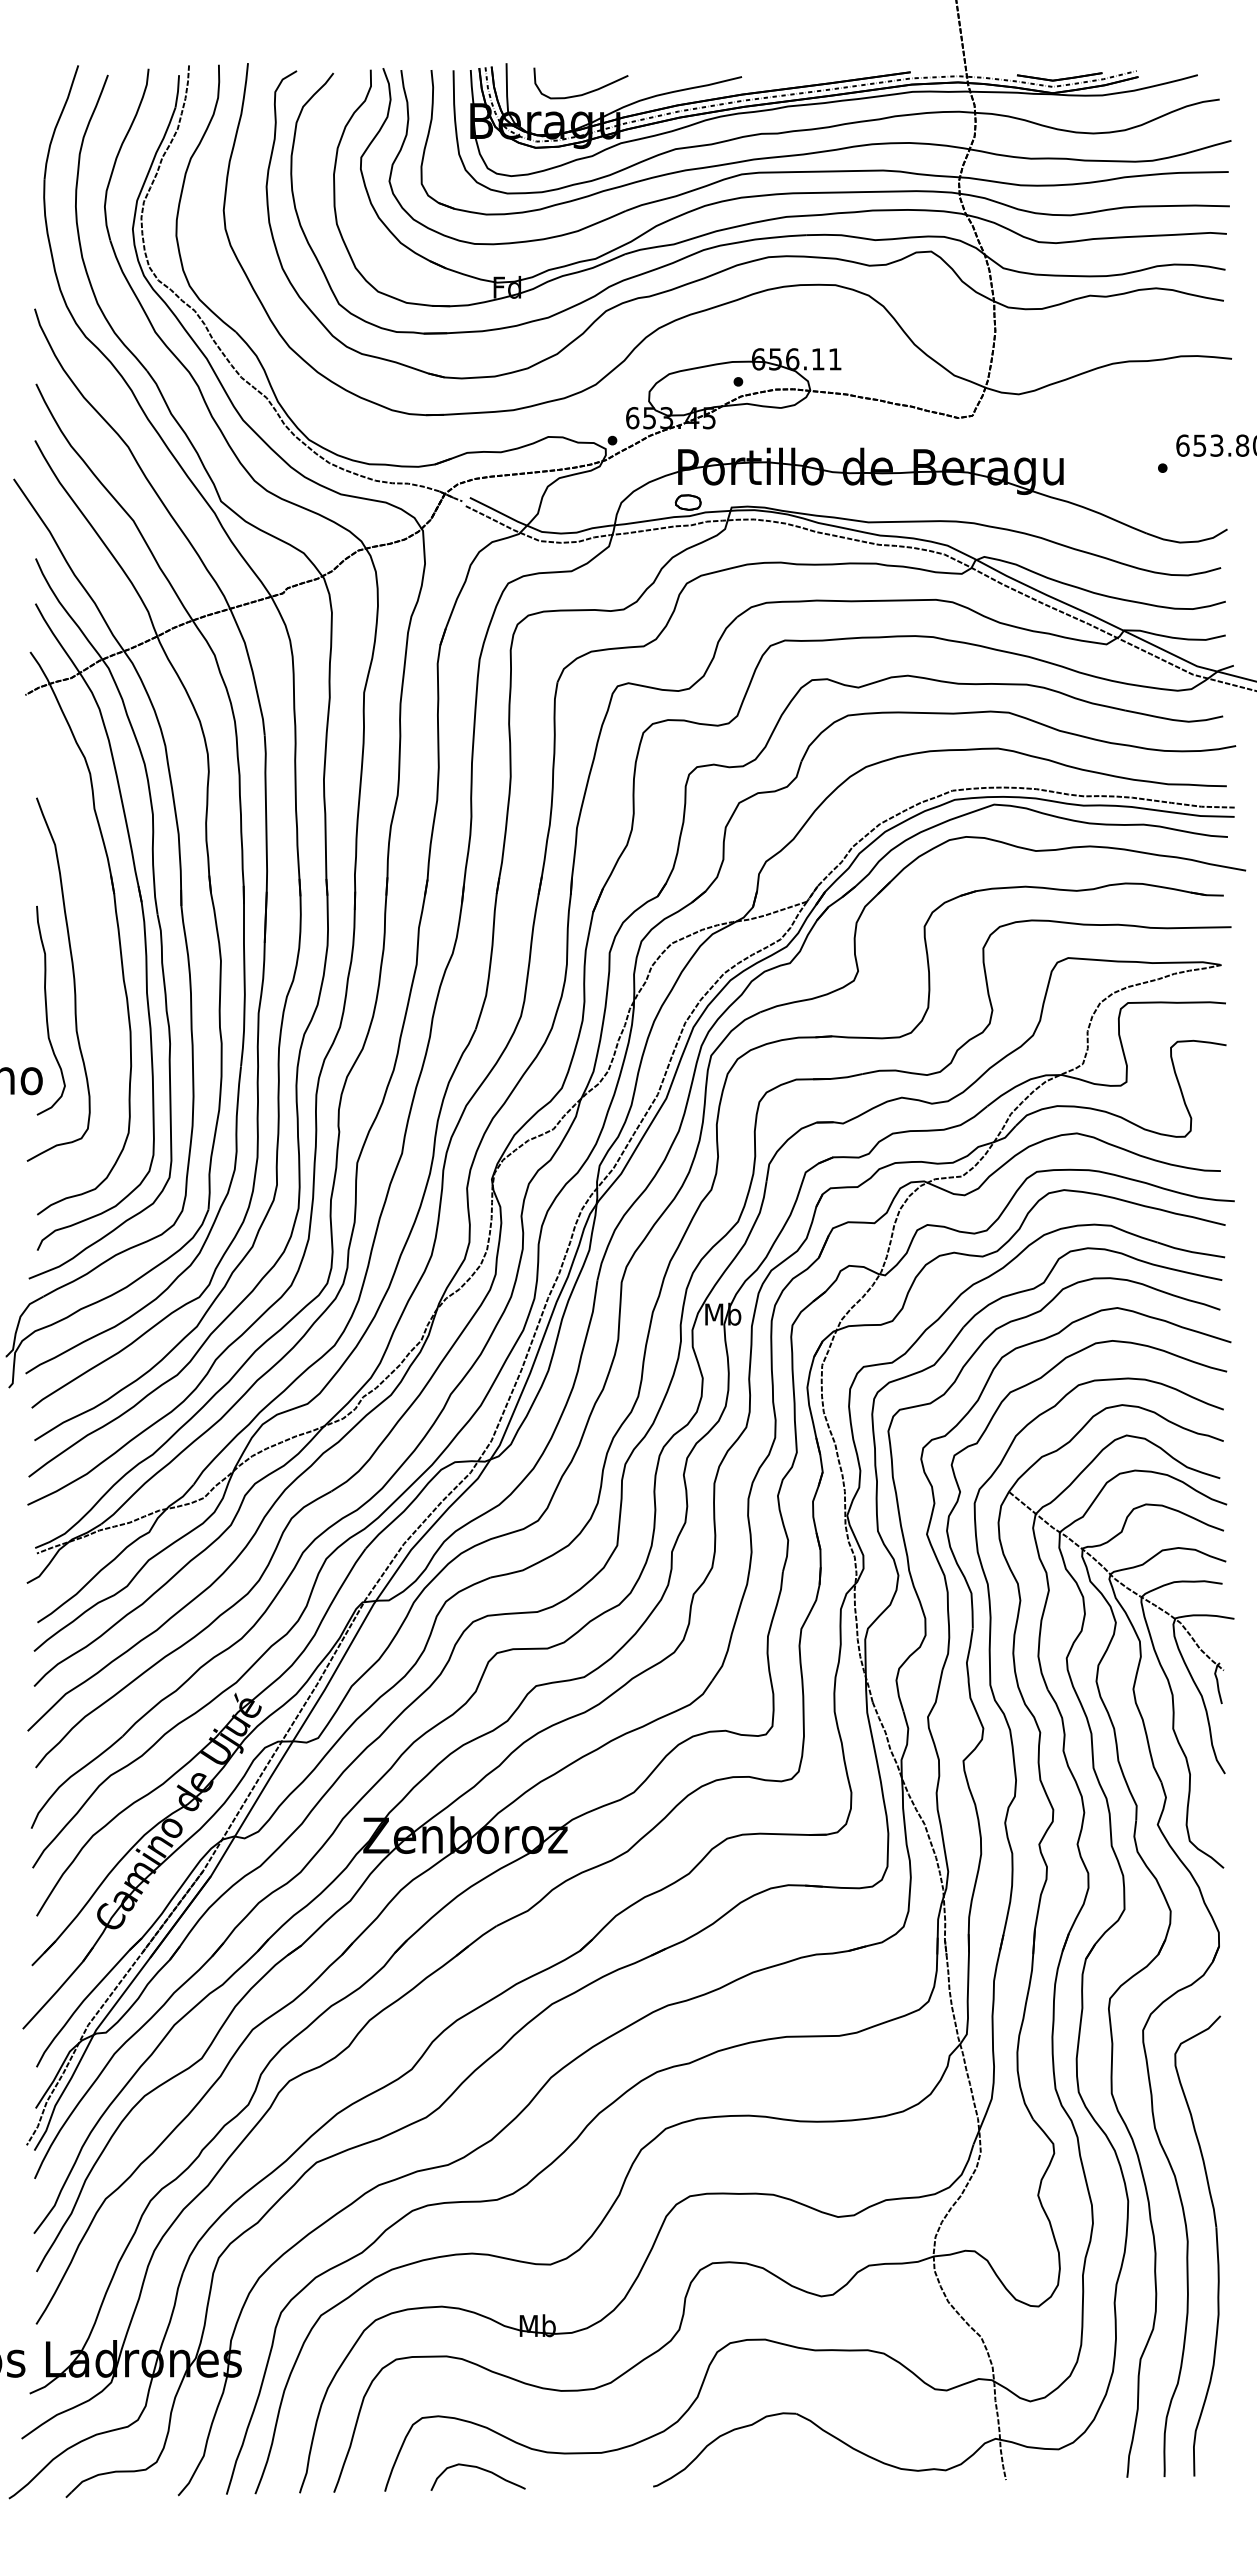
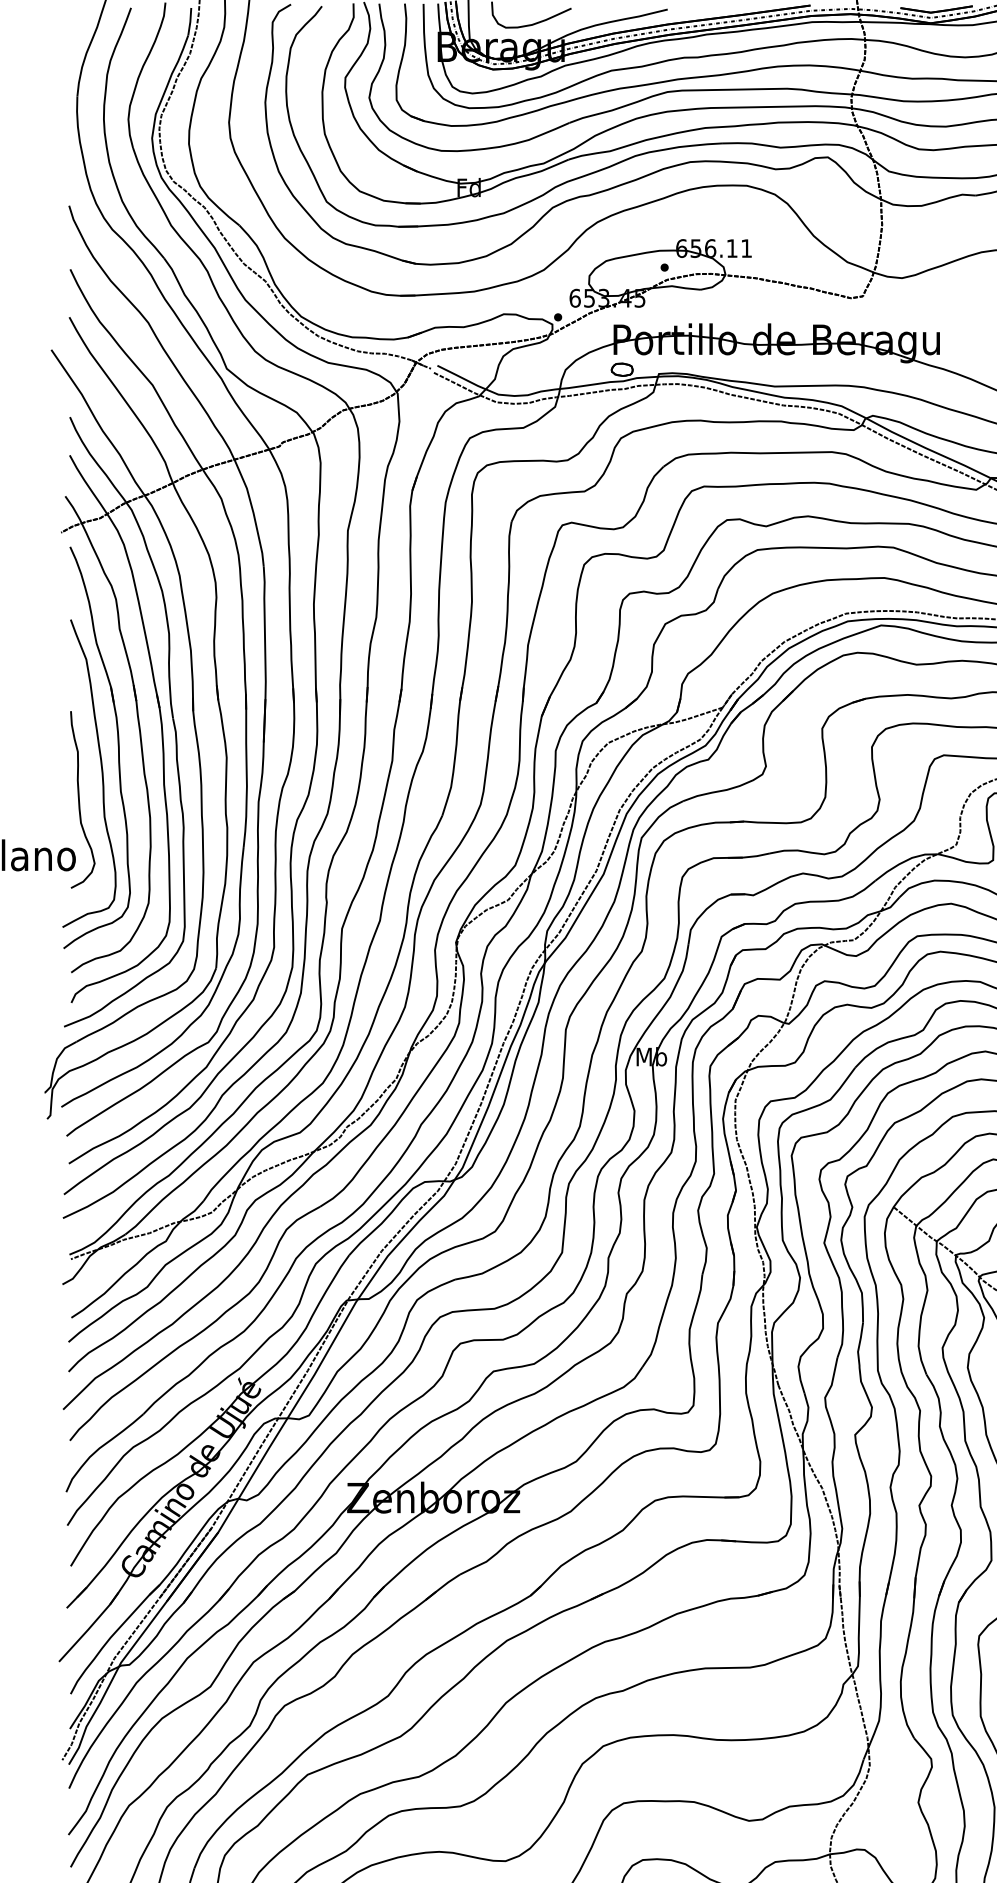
part: (92, 948) -> (117, 747), added

